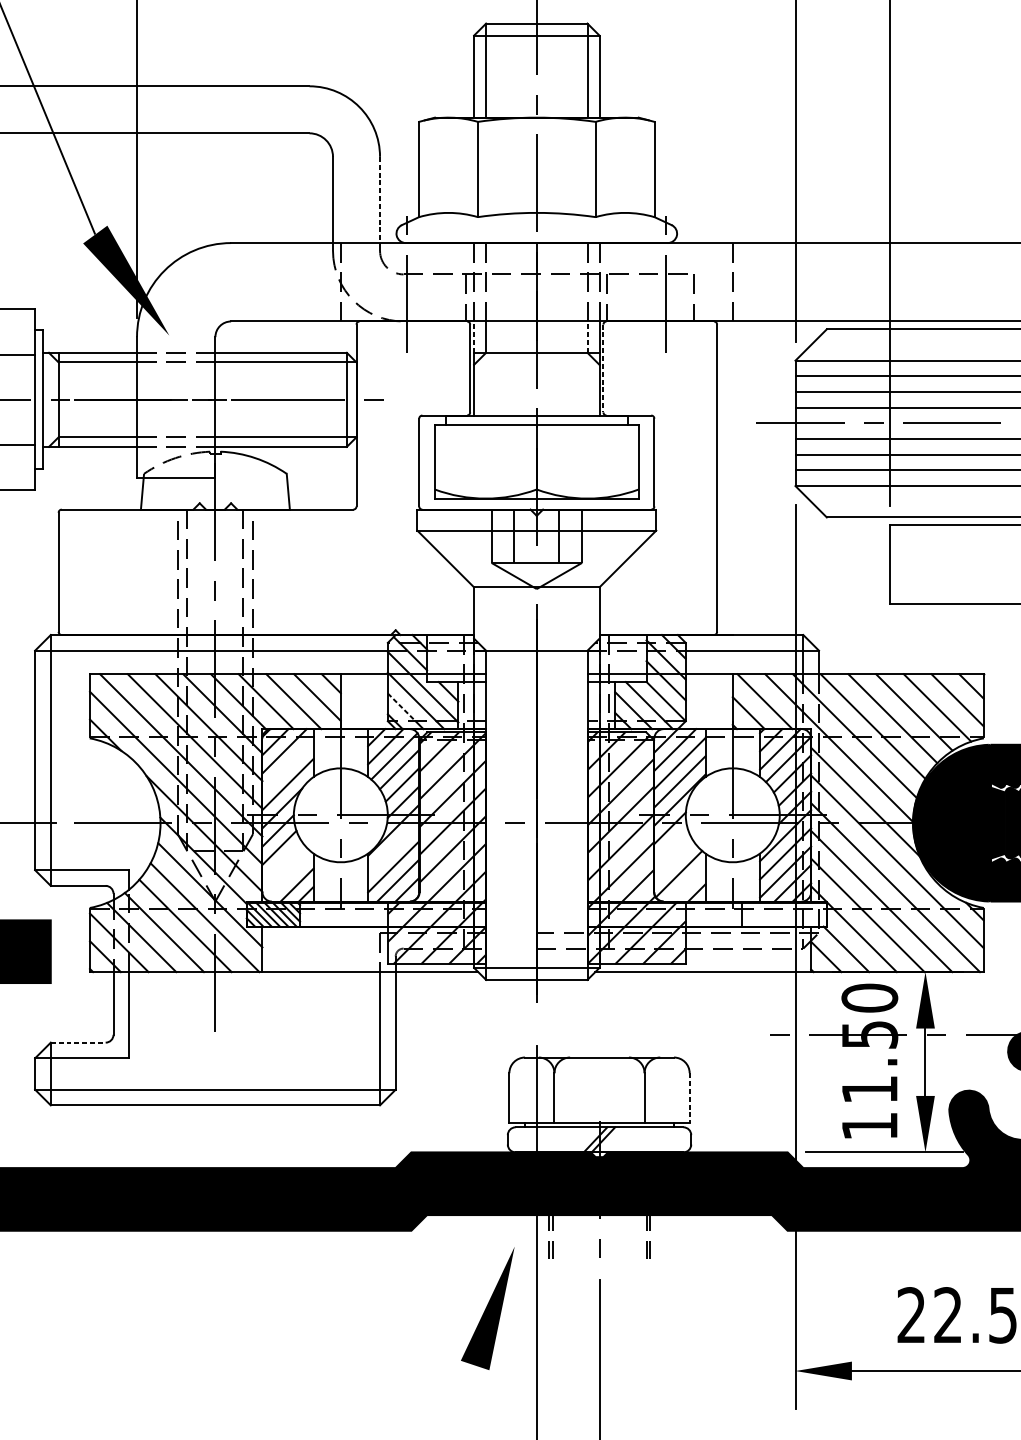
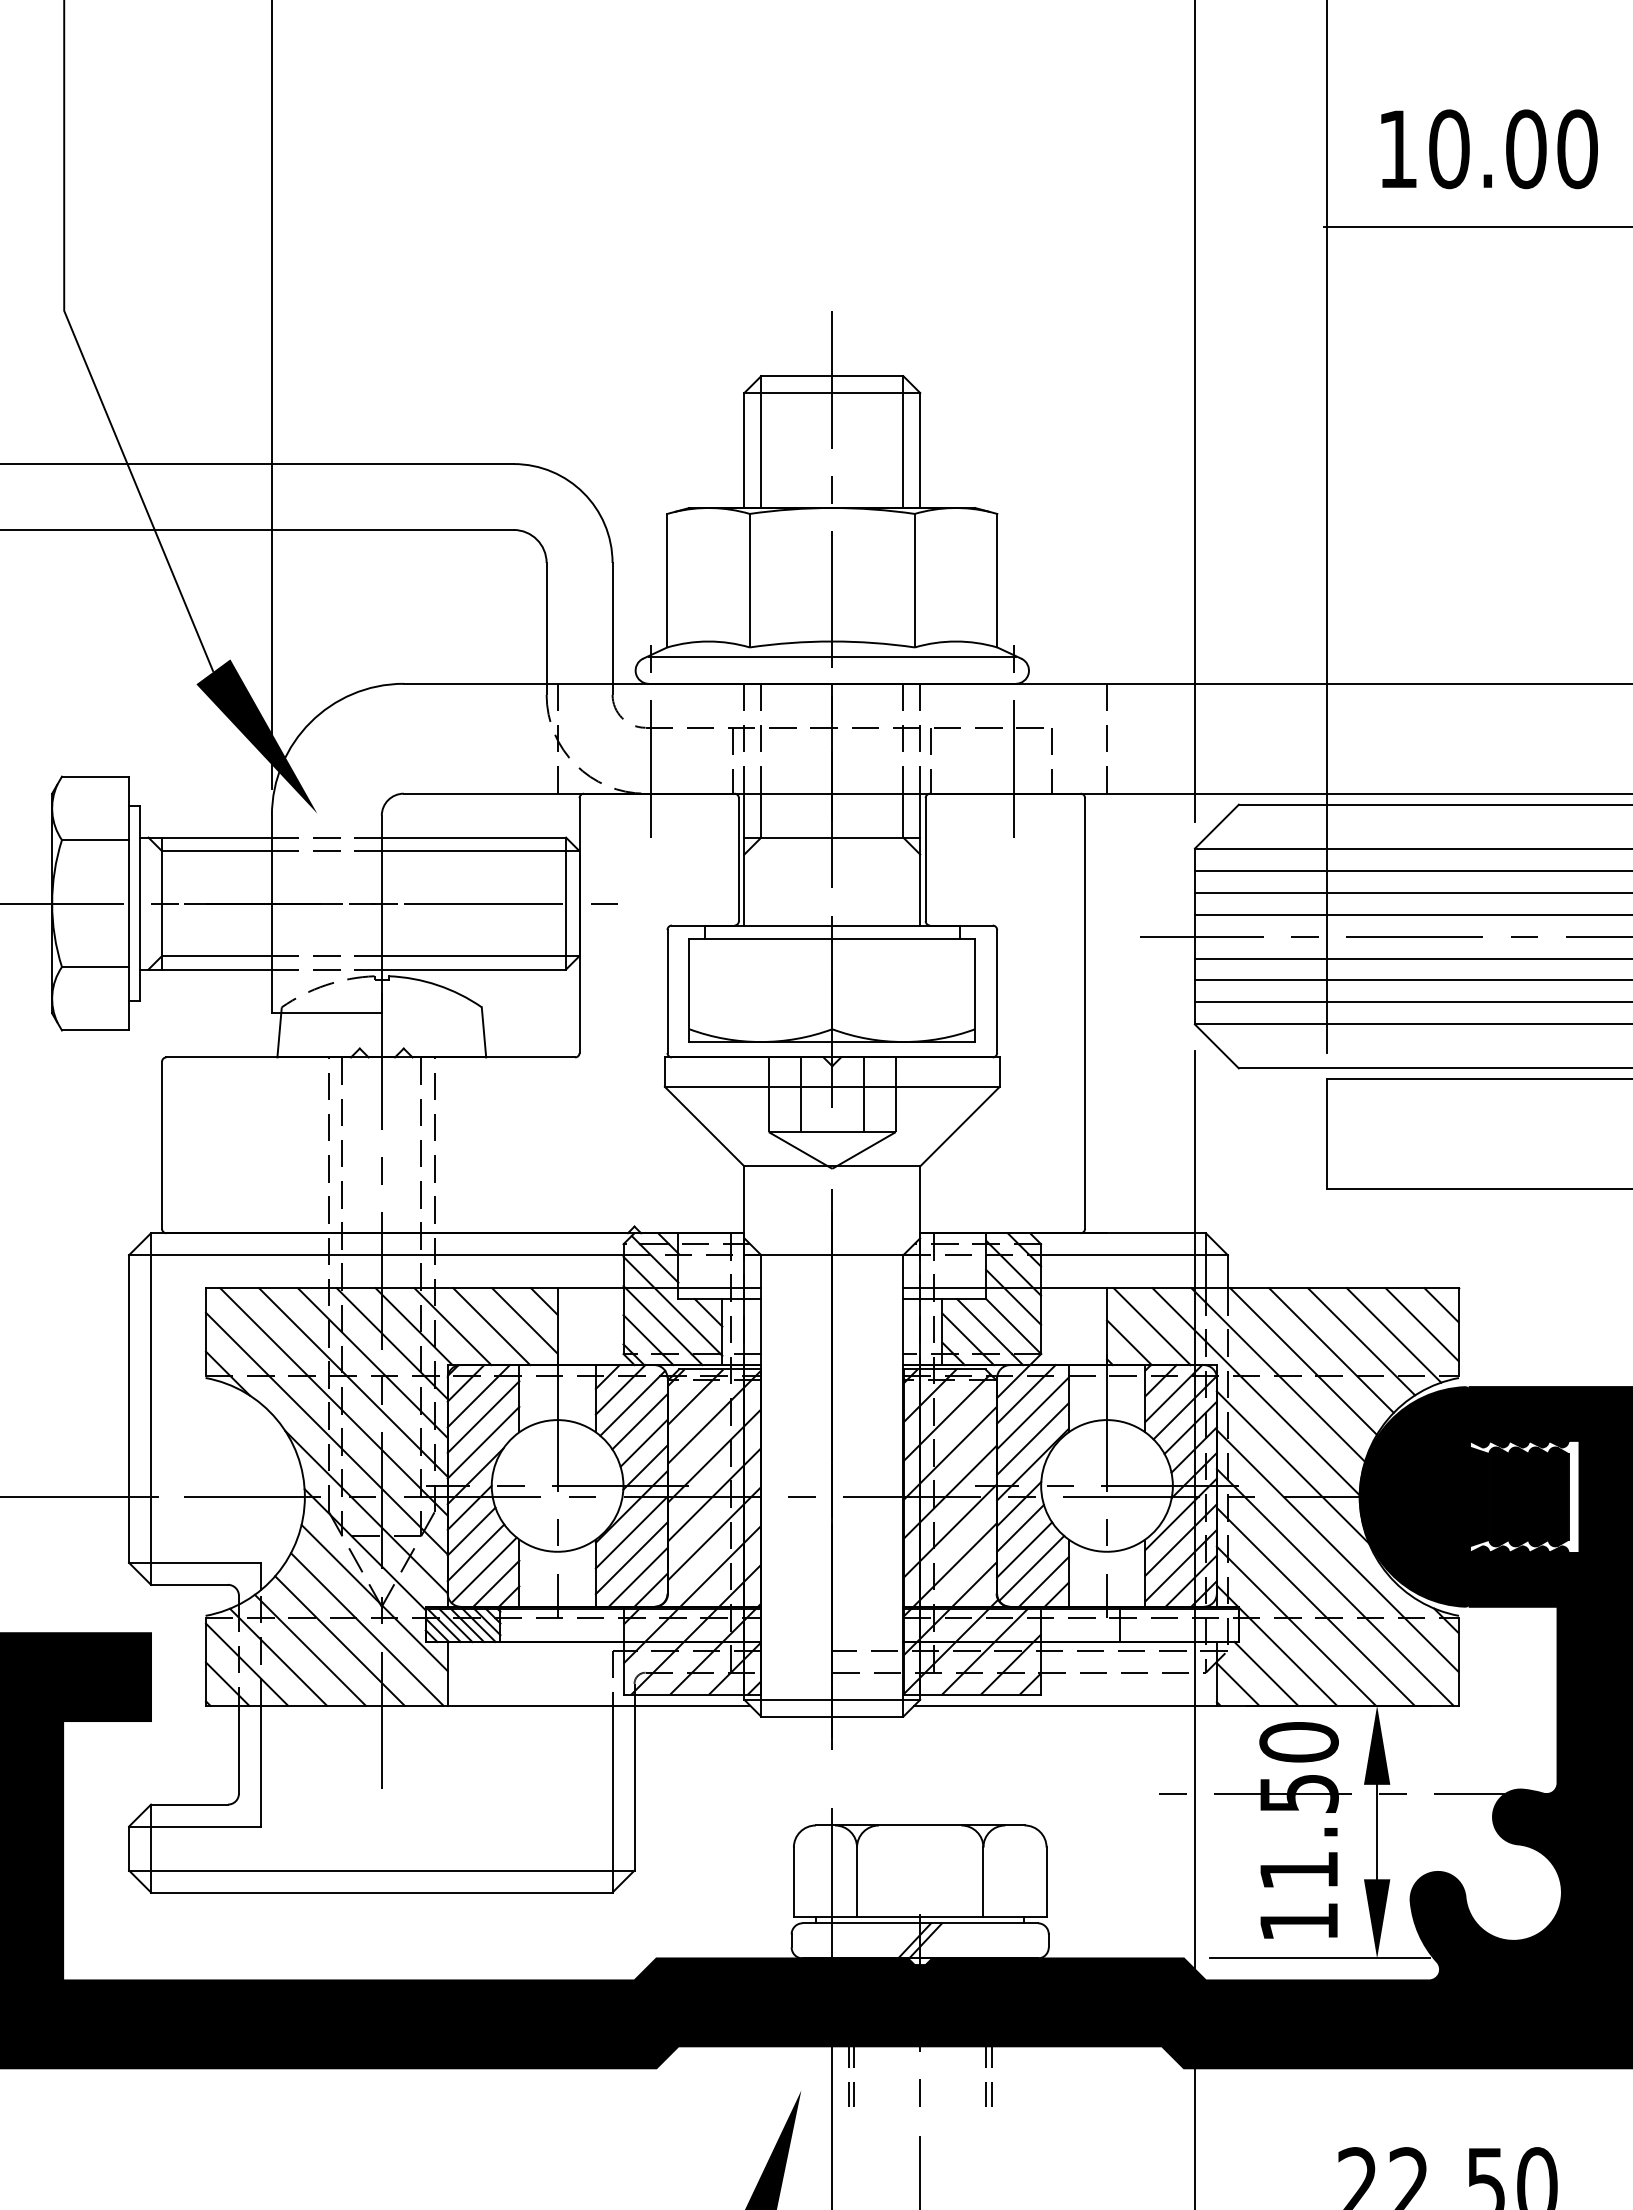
line: (379, 200) -> (612, 623), dashed -> solid
line: (536, 224) -> (831, 657), added
line: (474, 337) -> (744, 815), dashed -> solid
line: (587, 337) -> (903, 815), dashed -> solid
line: (603, 368) -> (925, 859), dashed -> solid
line: (401, 707) -> (642, 1334), dashed -> solid
line: (287, 765) -> (483, 1416), added
line: (671, 844) -> (1020, 1527), added
line: (393, 848) -> (631, 1532), added
line: (673, 860) -> (1024, 1549), added
line: (282, 862) -> (475, 1552), added
line: (287, 874) -> (483, 1569), added
line: (687, 883) -> (1043, 1581), added
line: (78, 1042) -> (190, 1804), dashed -> solid
line: (689, 1098) -> (1046, 1882), dashed -> solid

